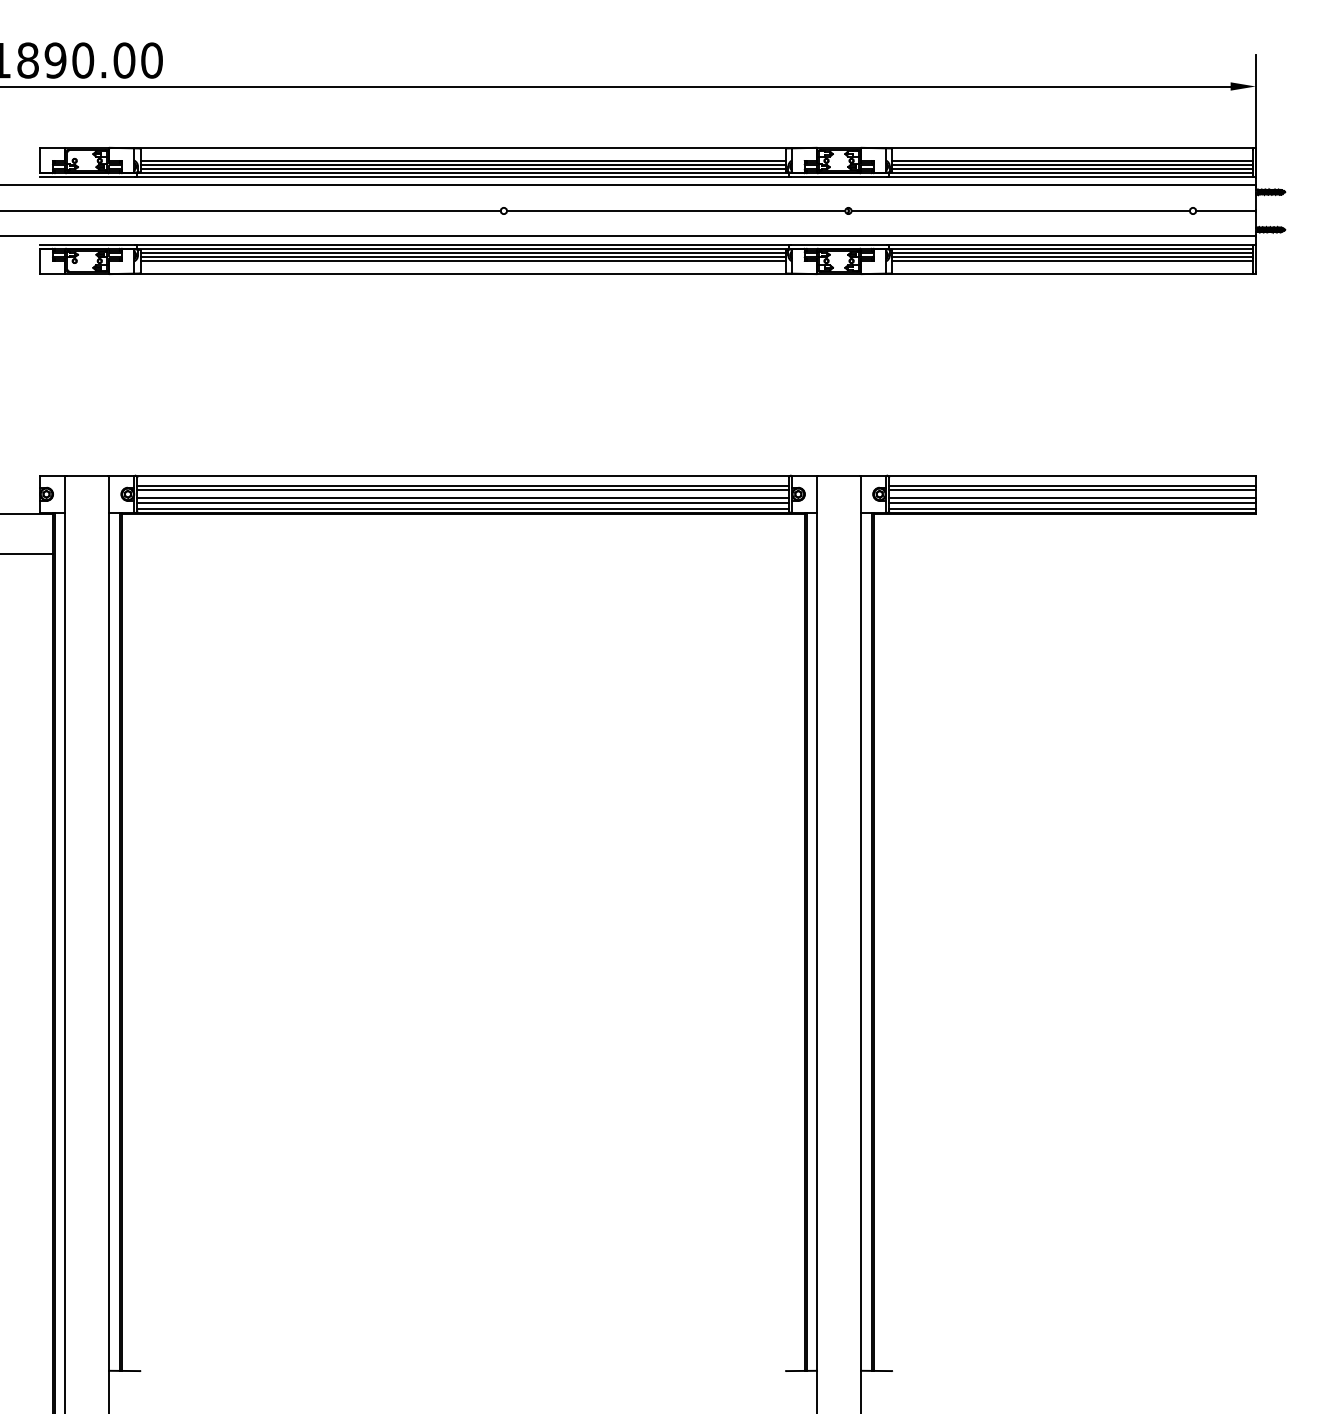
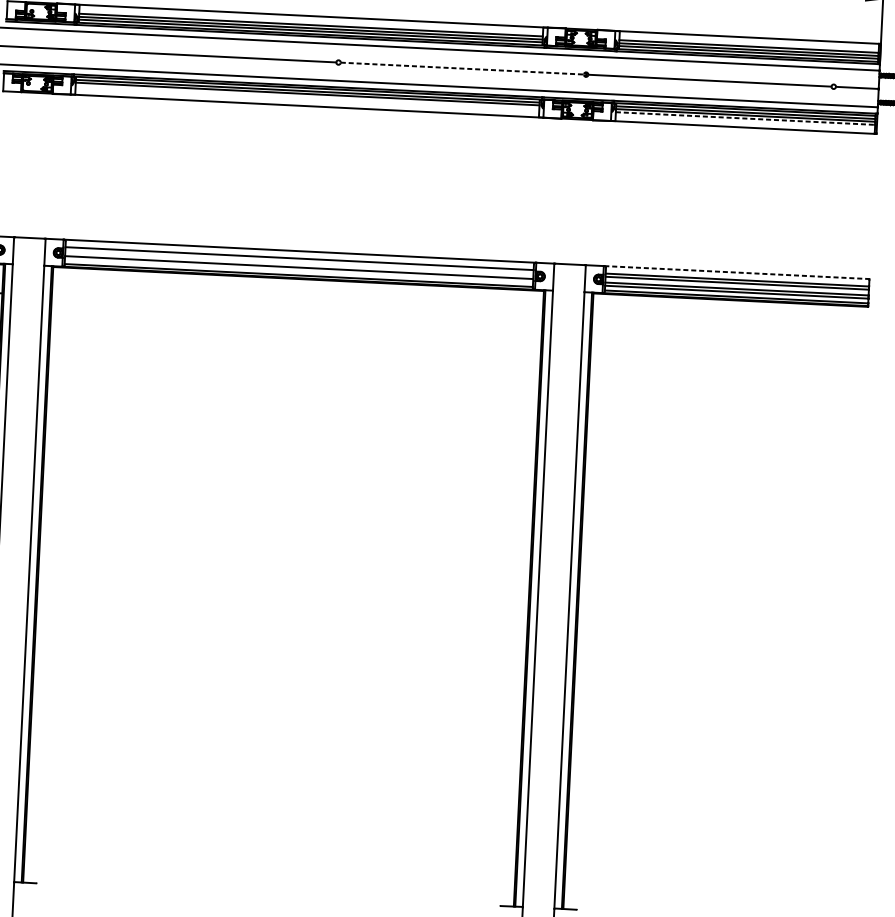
line: (676, 210) -> (462, 68), solid -> dashed
line: (462, 261) -> (307, 97), removed
line: (1073, 261) -> (746, 118), solid -> dashed
line: (1071, 475) -> (737, 272), solid -> dashed
line: (462, 490) -> (298, 261), removed
line: (462, 502) -> (298, 270), removed

